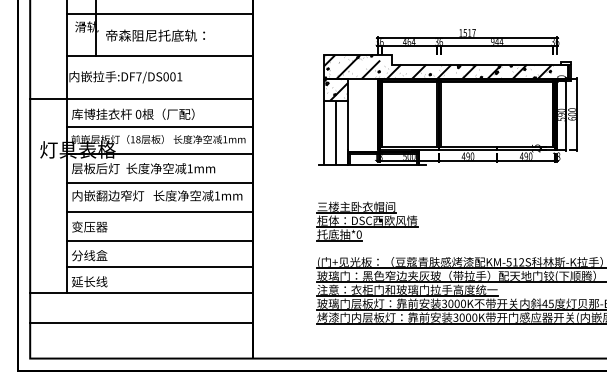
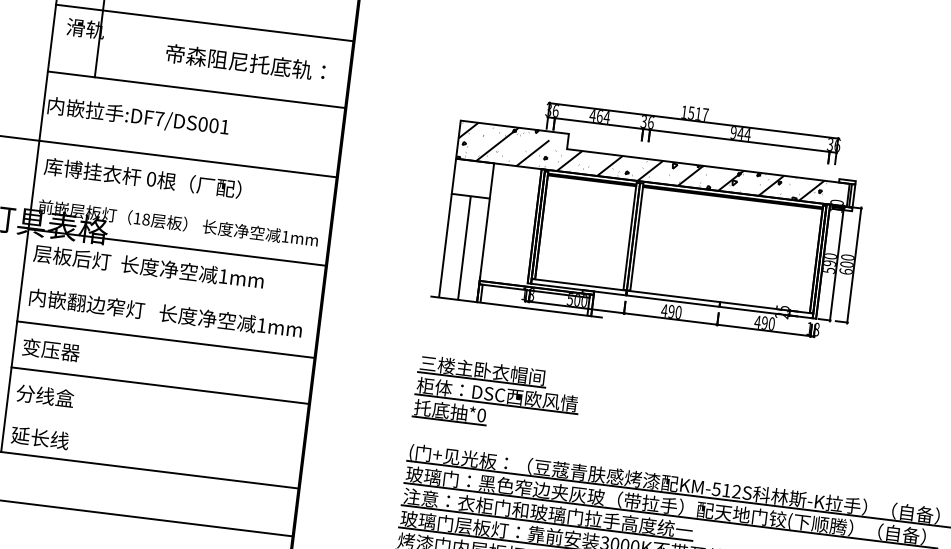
text: (155, 35) -> (245, 62), moved
hatch: (335, 89) -> (472, 178), removed
line: (159, 127) -> (182, 204), removed
line: (159, 182) -> (171, 292), removed
line: (159, 266) -> (155, 427), removed

